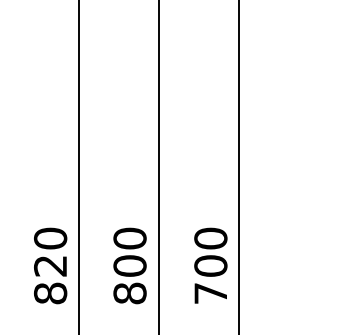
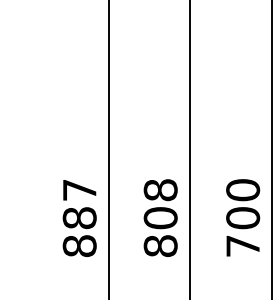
text: (129, 238) -> (160, 190), 800 -> 808
text: (50, 251) -> (79, 203), 820 -> 887

